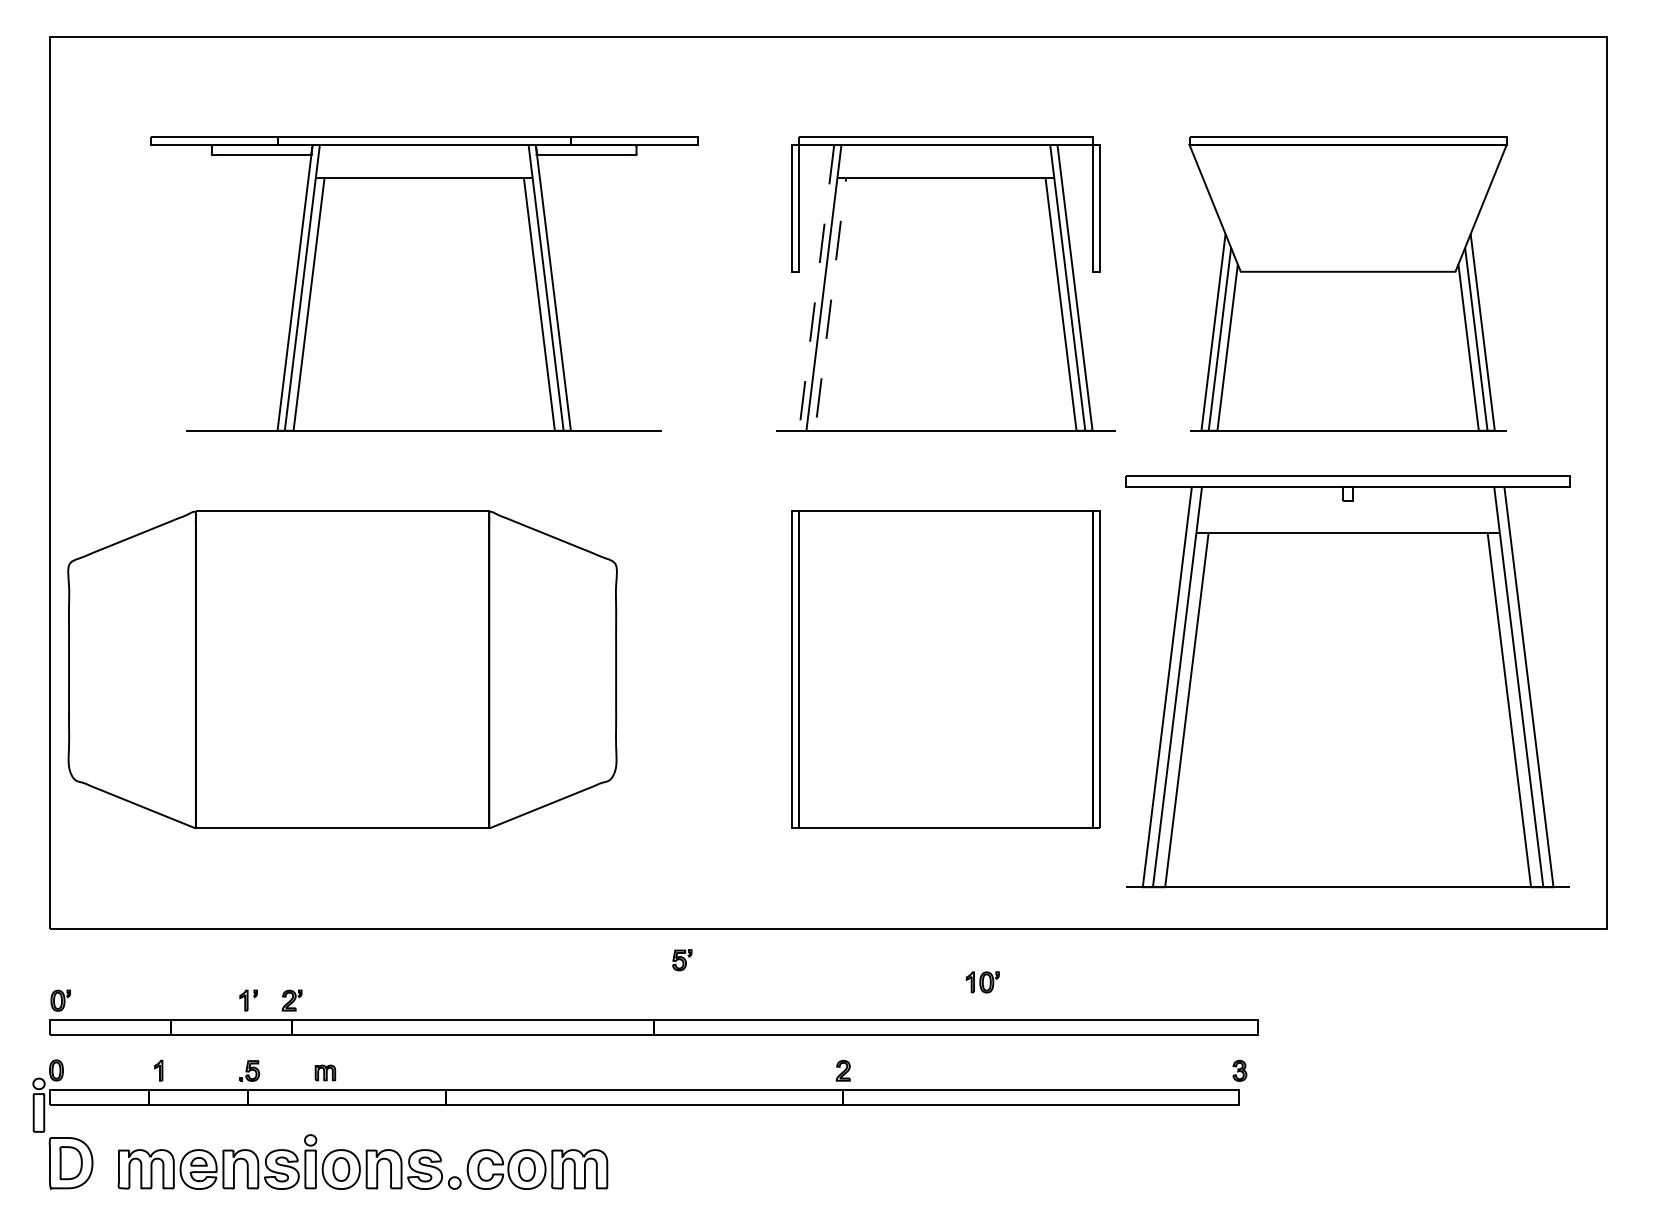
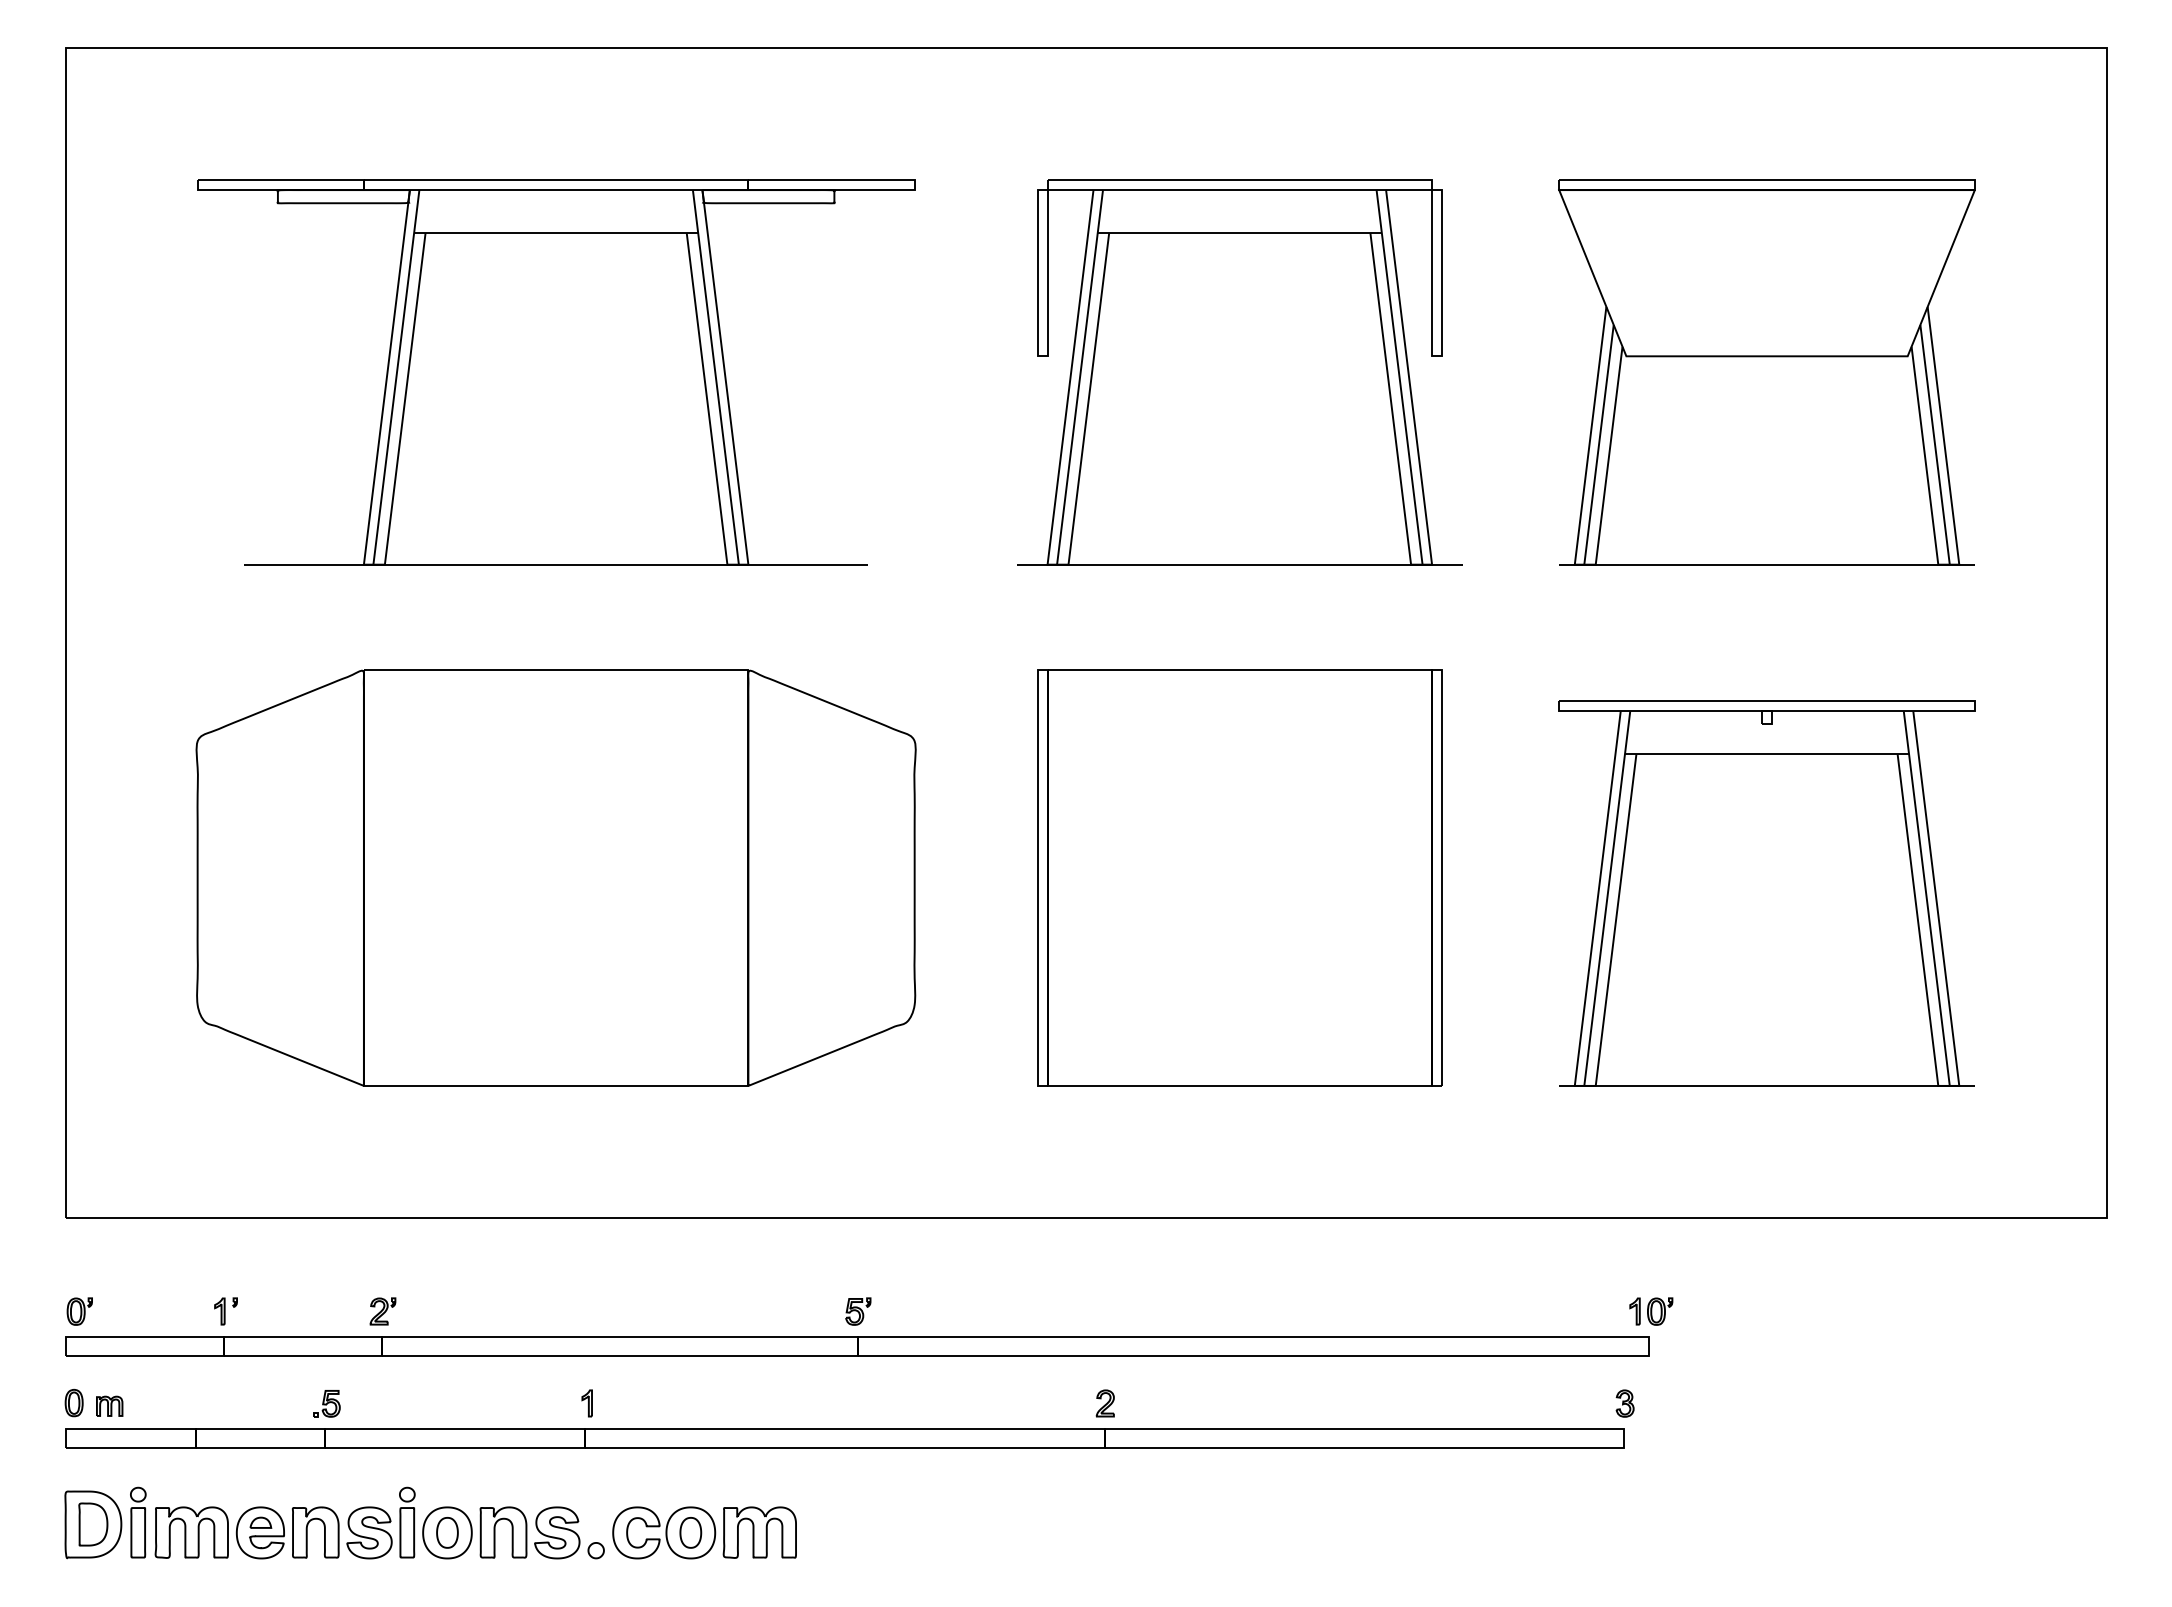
line: (799, 423) -> (1048, 554), dashed -> solid
part: (342, 669) -> (555, 877), moved
part: (1347, 681) -> (1766, 893), size x0.71
part: (682, 960) -> (858, 1311), moved
part: (983, 982) -> (1651, 1311), moved
part: (248, 1000) -> (225, 1311), moved
part: (158, 1070) -> (586, 1403), moved
part: (325, 1072) -> (109, 1405), moved
part: (39, 1105) -> (138, 1522), moved

